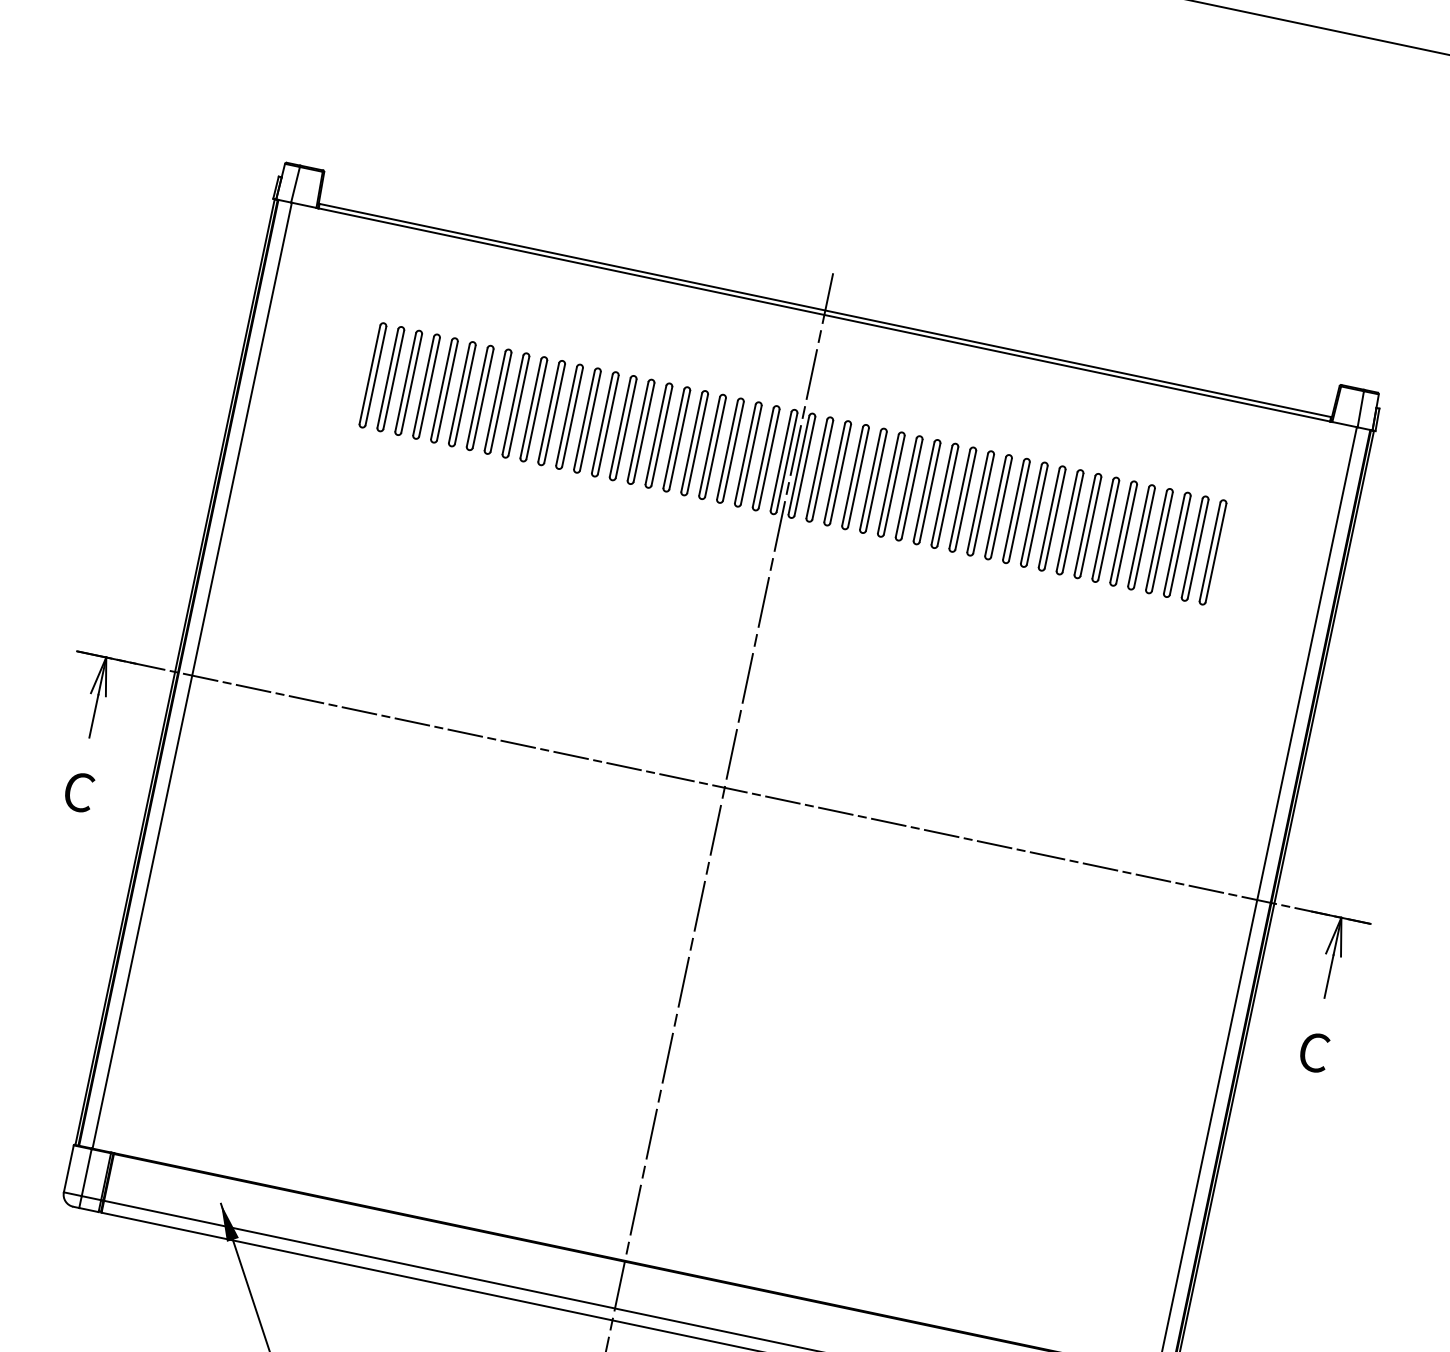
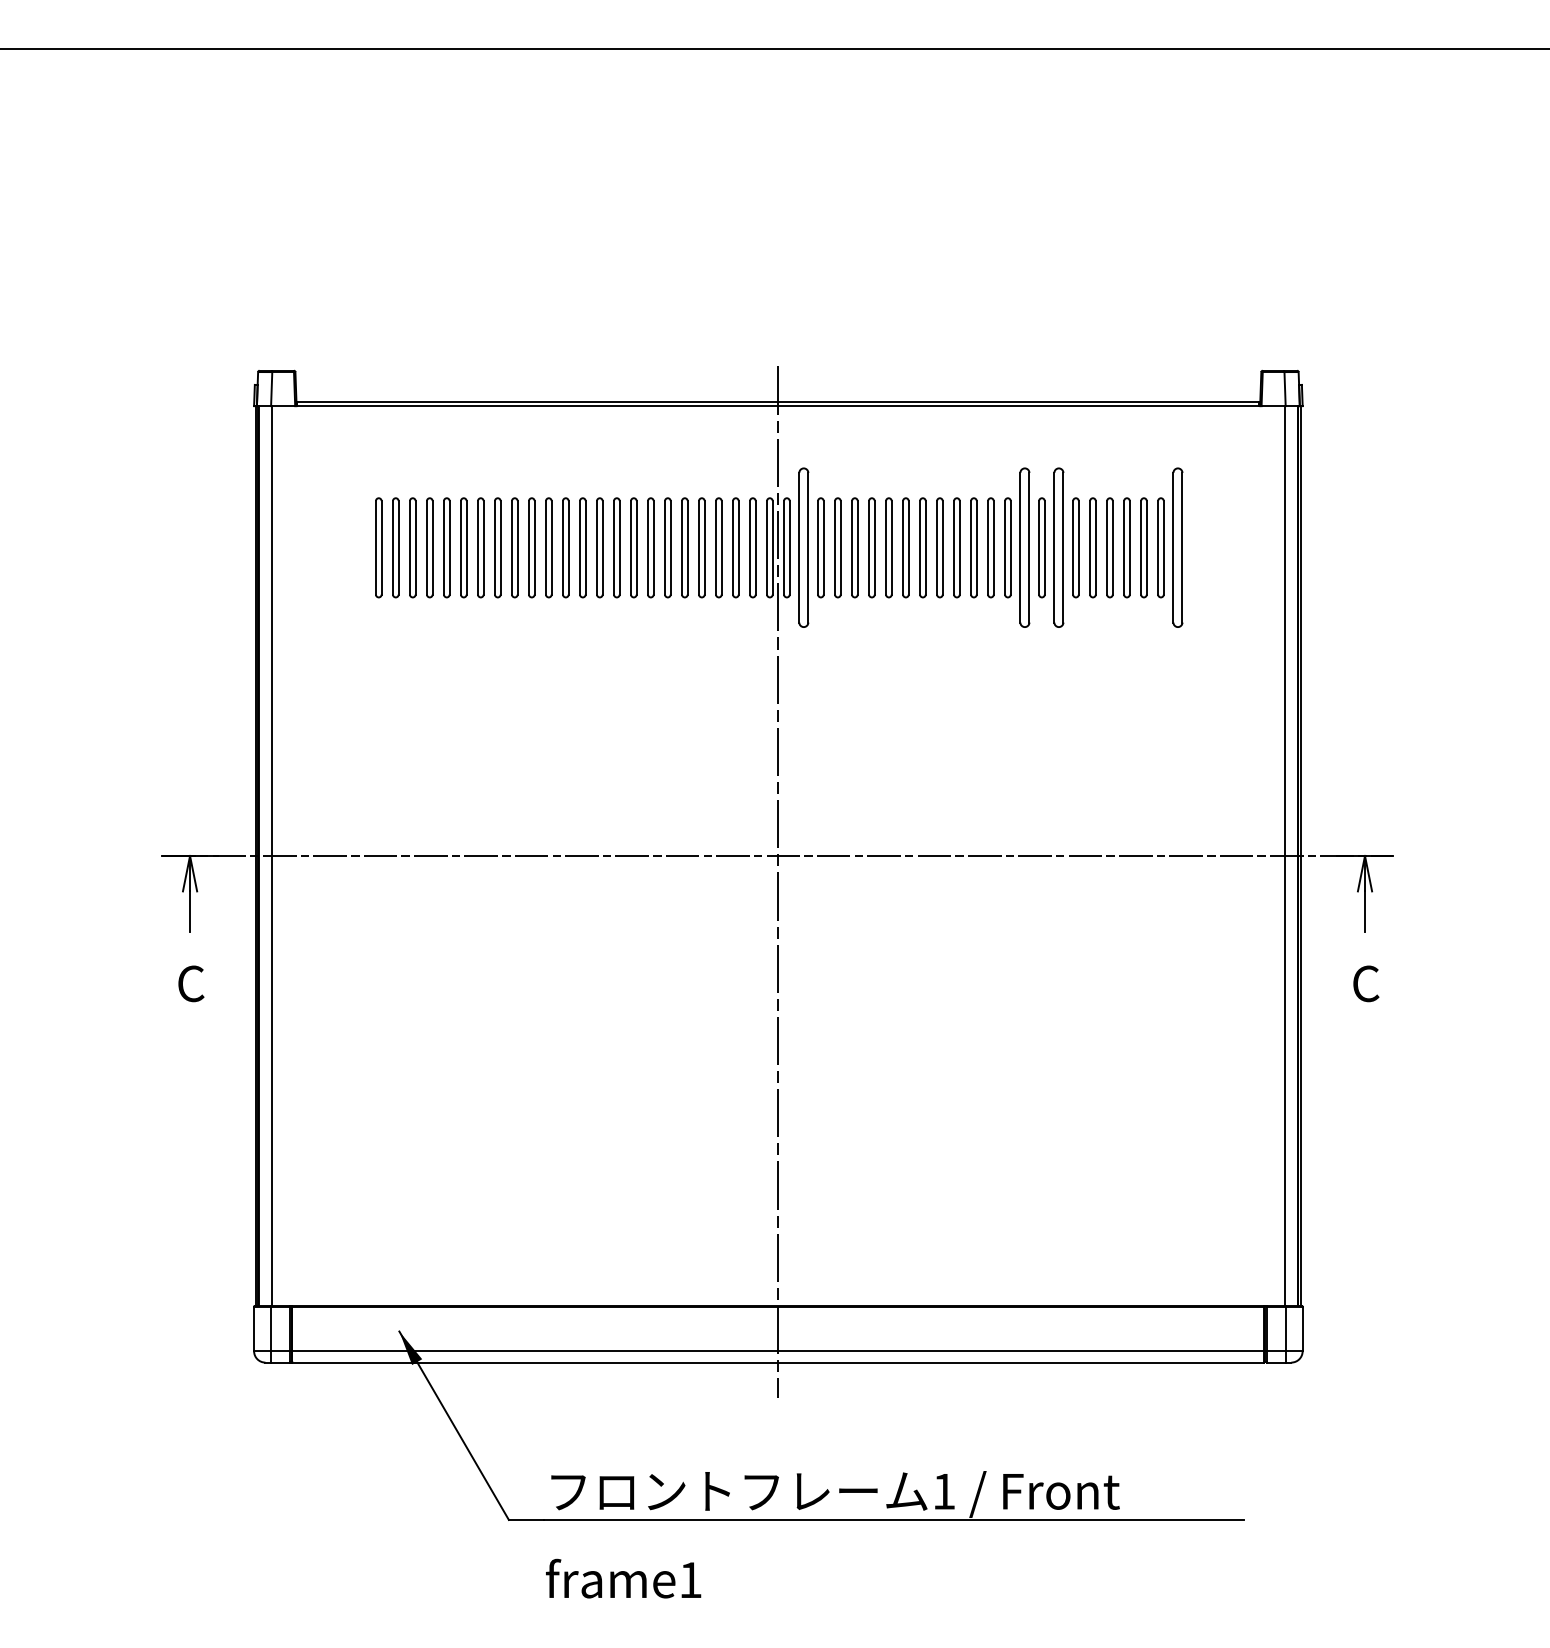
part: (819, 469) -> (803, 547), size x1.6
part: (1051, 518) -> (1024, 547), size x1.6
part: (1087, 525) -> (1058, 547), size x1.6
part: (1212, 551) -> (1177, 547), size x1.6

